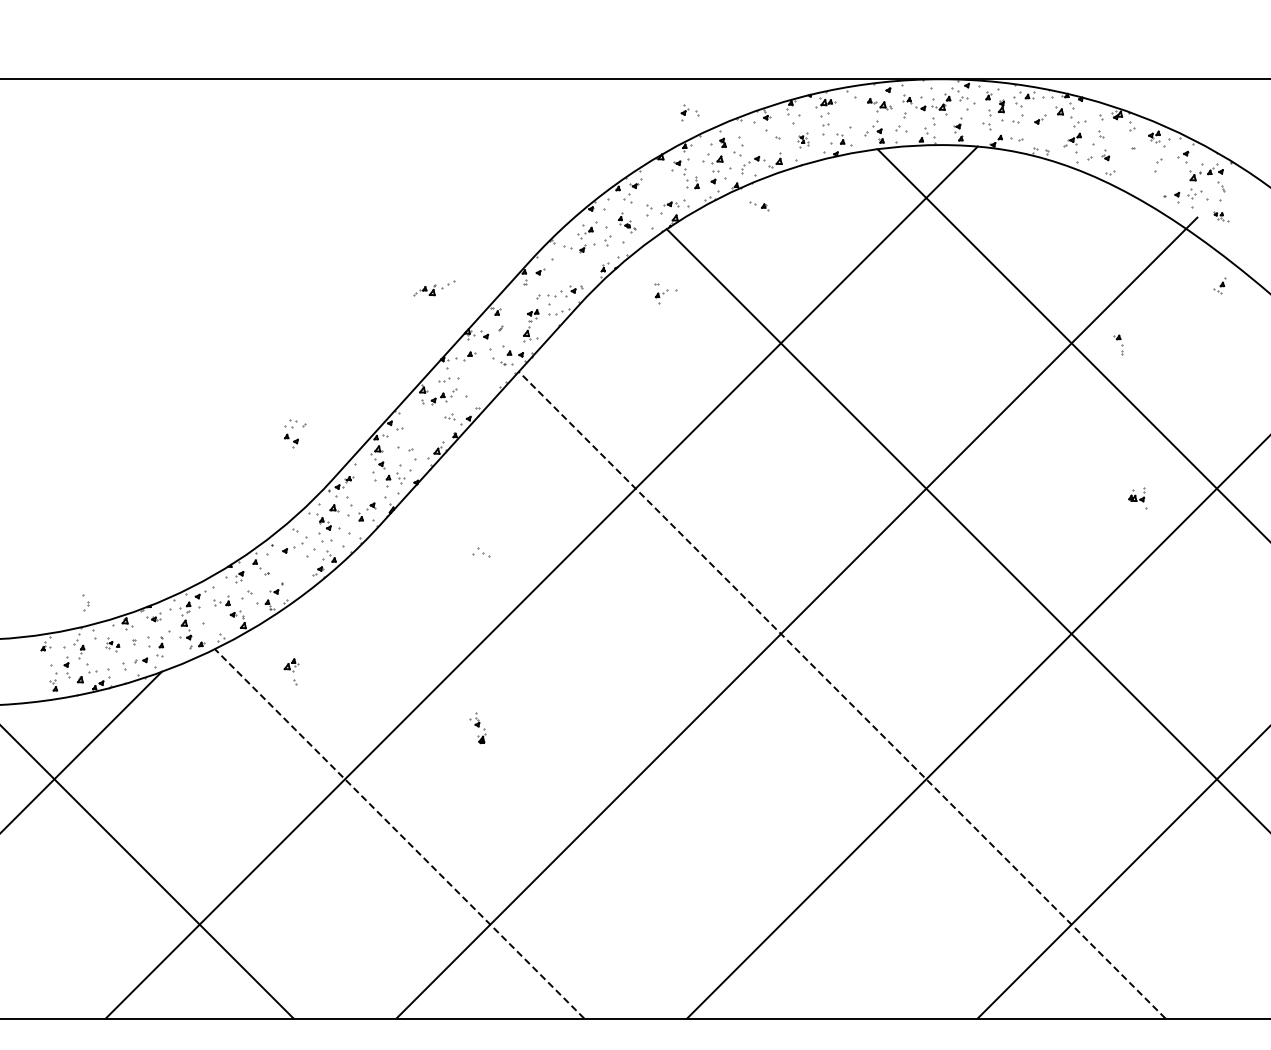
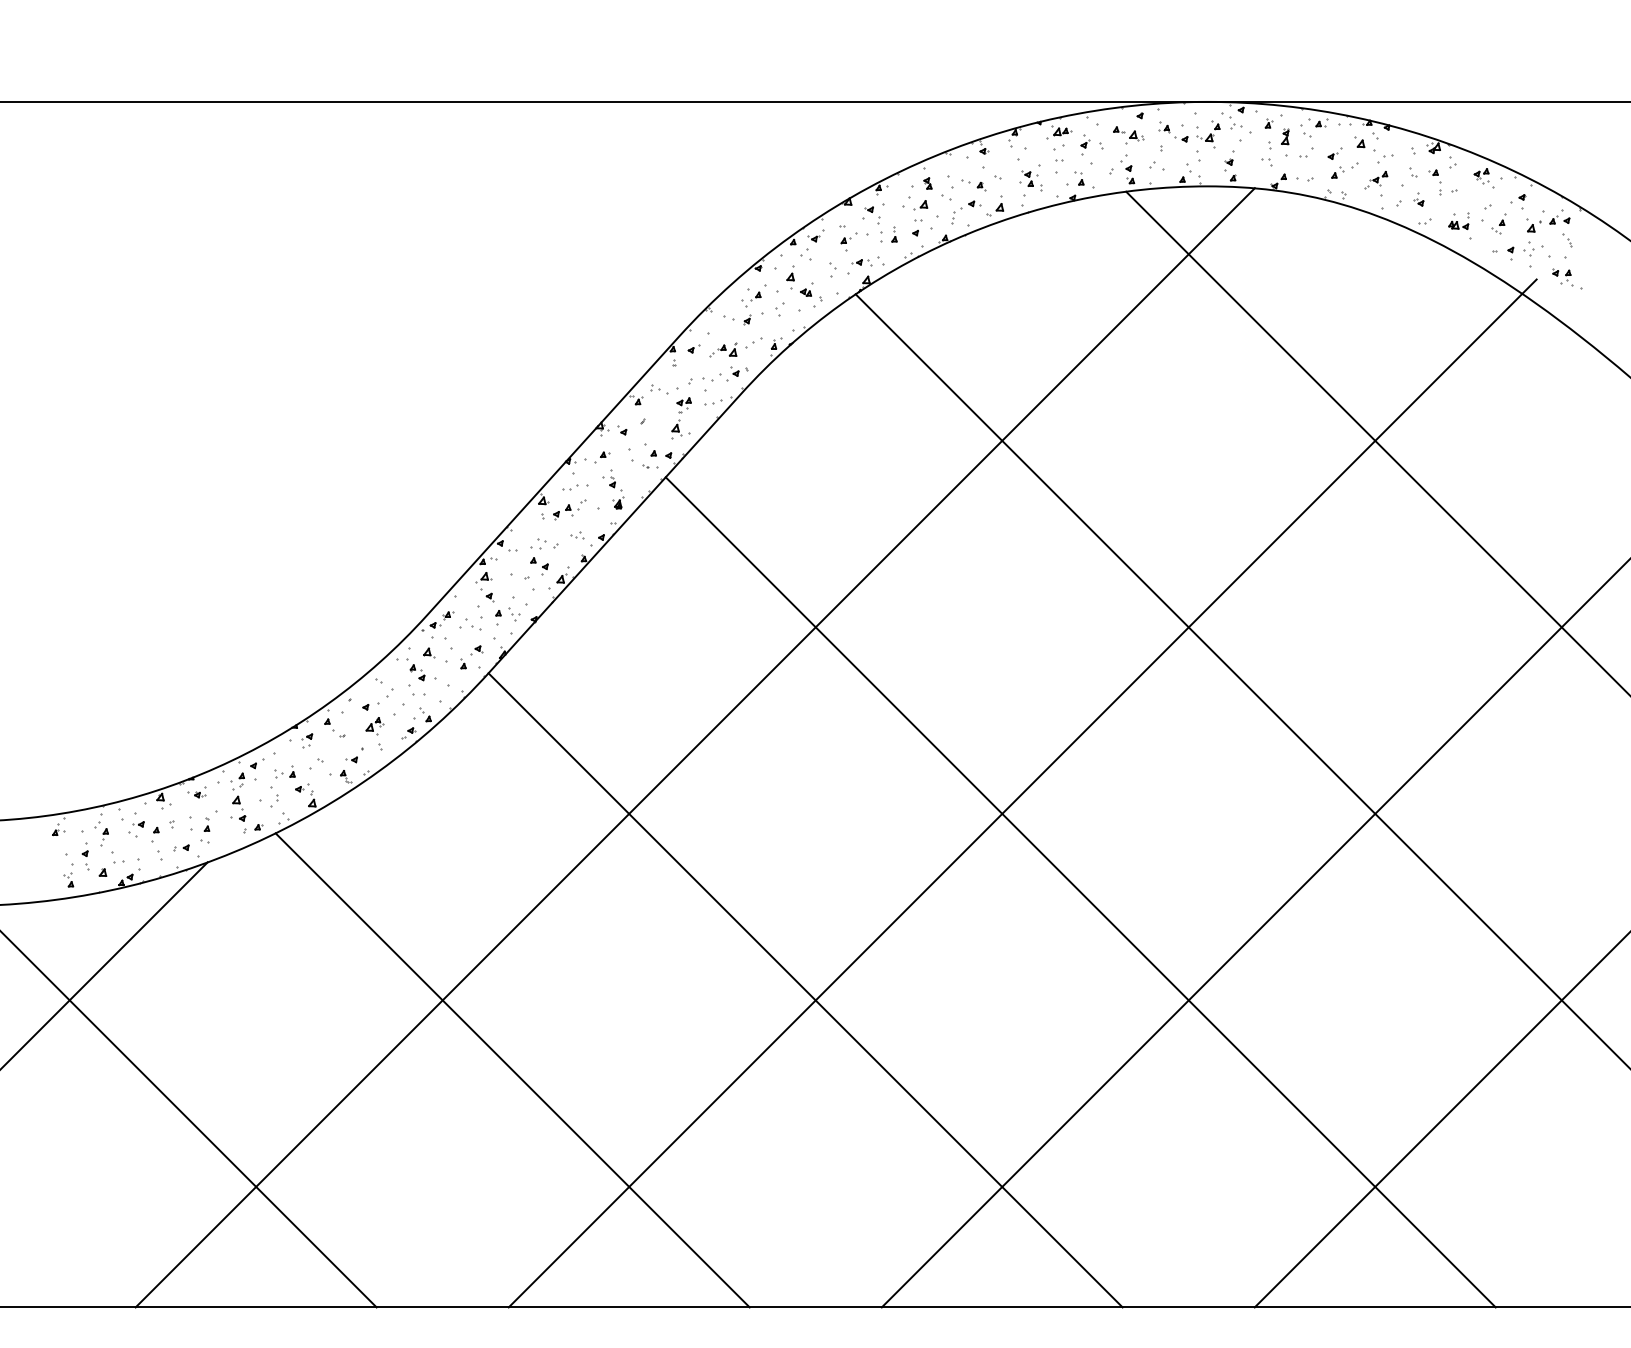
part: (689, 112) -> (1091, 144), moved
part: (1048, 132) -> (1345, 170), added
part: (803, 139) -> (1031, 179), size x1.67
part: (759, 206) -> (974, 185), moved
part: (1221, 216) -> (1567, 278), size x1.67
part: (626, 222) -> (803, 285), size x1.67
part: (1219, 285) -> (1498, 224), moved
part: (434, 288) -> (735, 347), moved
part: (665, 293) -> (854, 238), moved
part: (517, 303) -> (664, 389), added
part: (1118, 344) -> (1435, 181), moved
part: (295, 433) -> (544, 556), moved
part: (1137, 498) -> (1459, 225), moved
part: (481, 552) -> (470, 624), moved
part: (85, 602) -> (273, 796), moved
part: (112, 644) -> (144, 827), size x1.67
part: (291, 671) -> (375, 733), moved
line: (841, 694) -> (1079, 891), dashed -> solid
part: (477, 728) -> (612, 489), moved
line: (627, 771) -> (805, 990), added
line: (399, 833) -> (512, 1069), dashed -> solid

